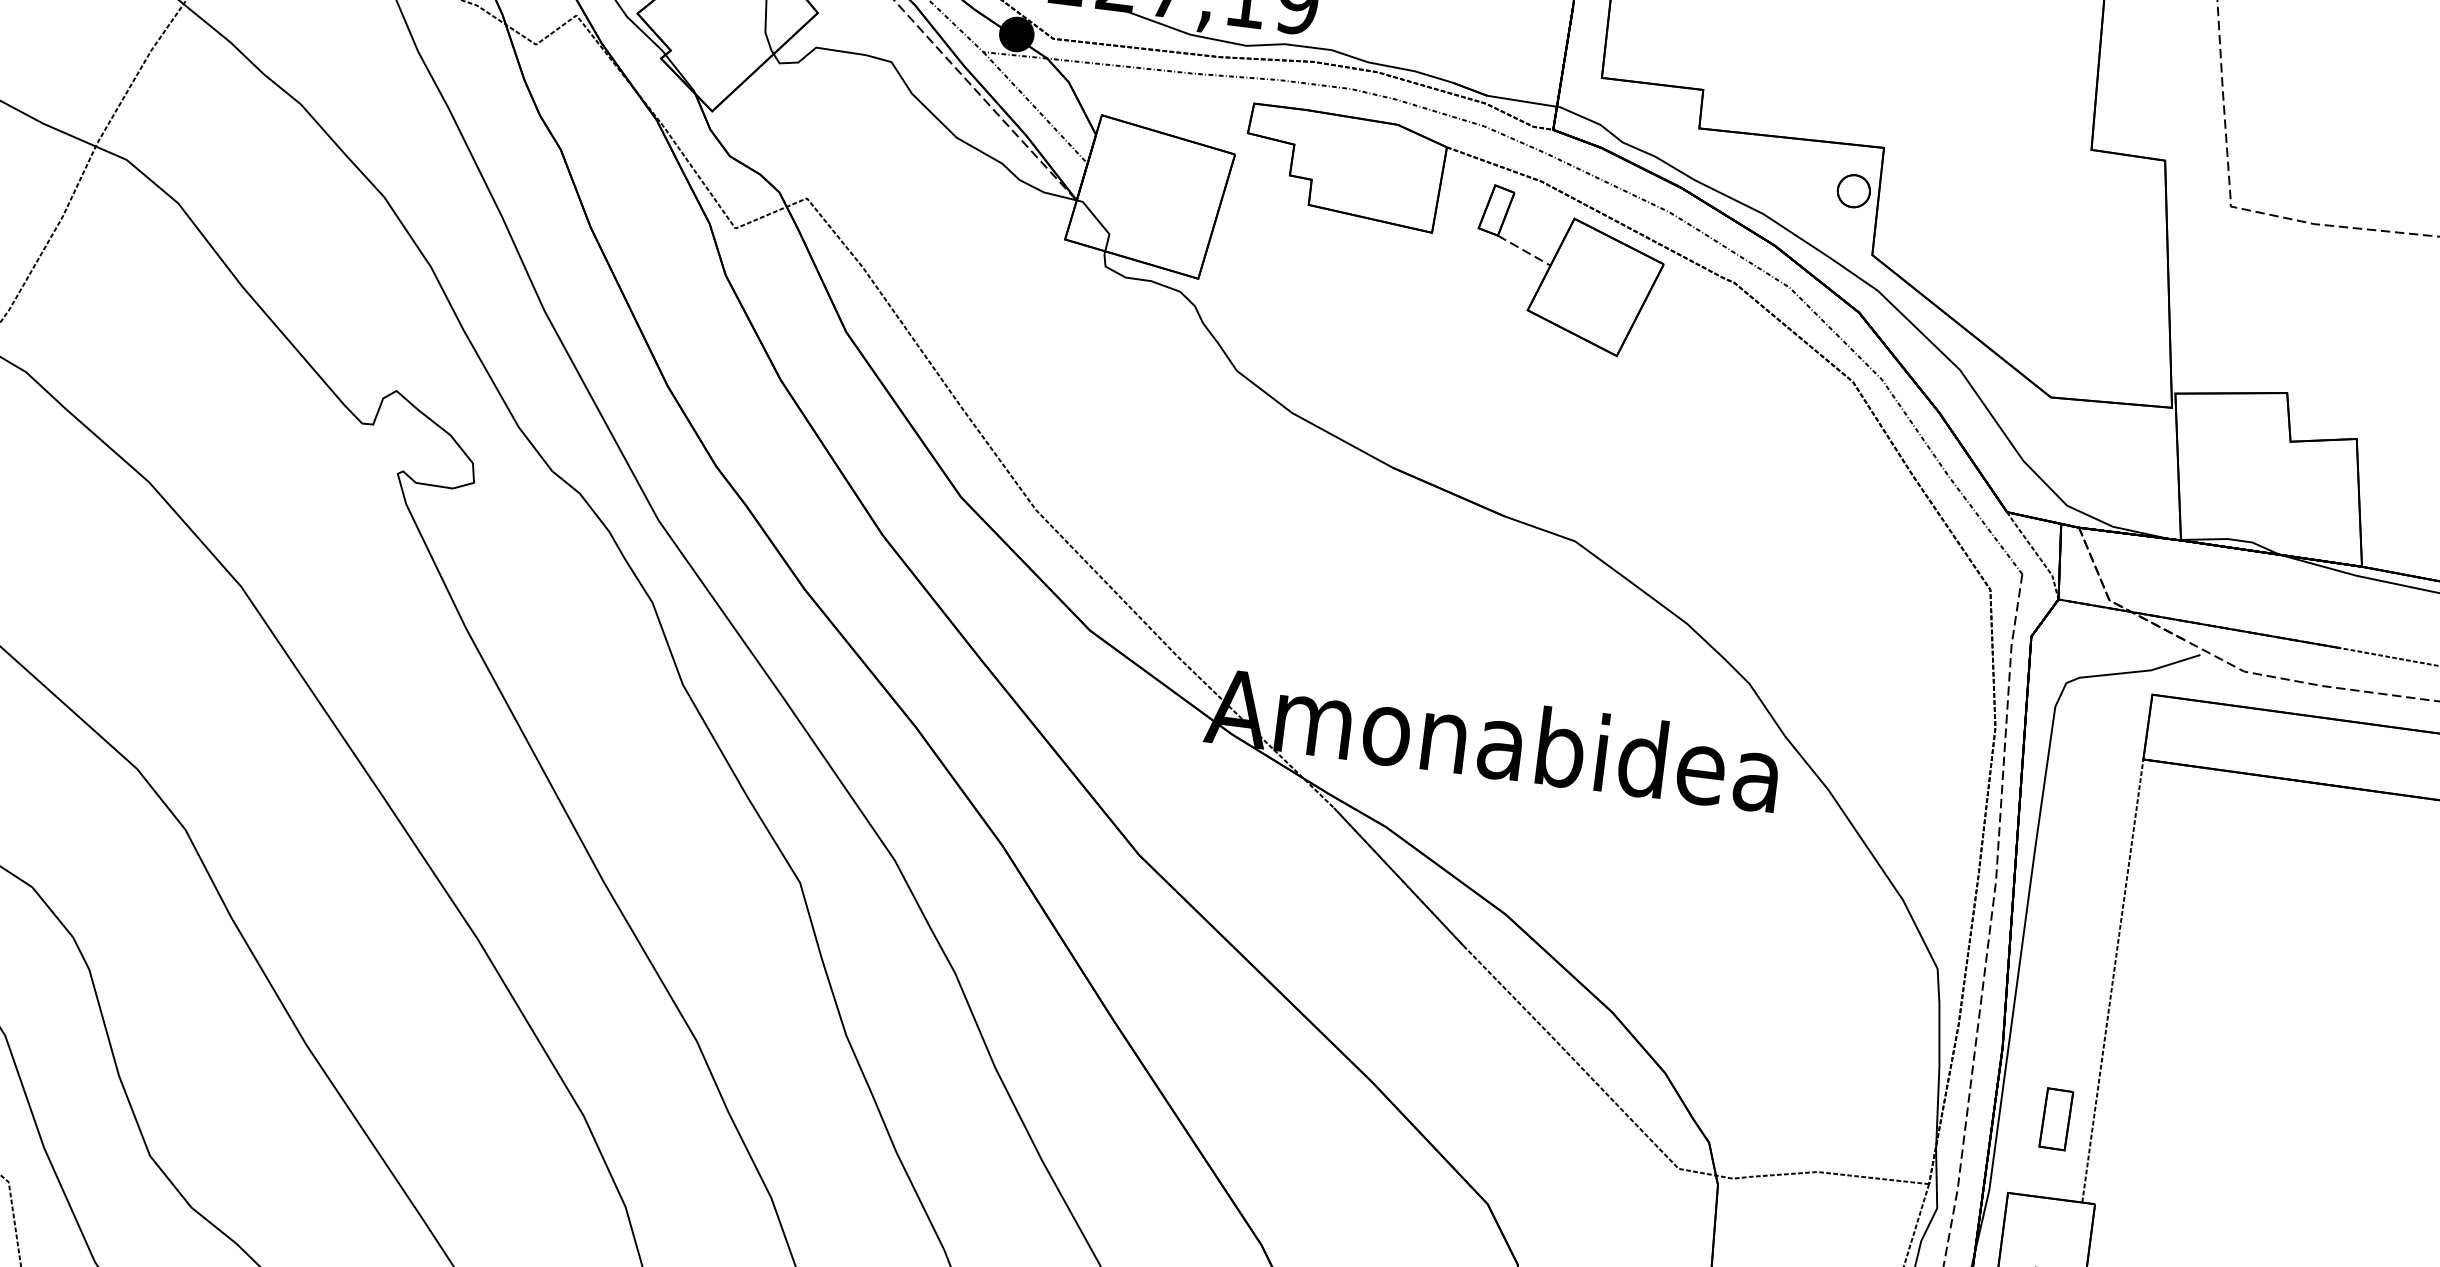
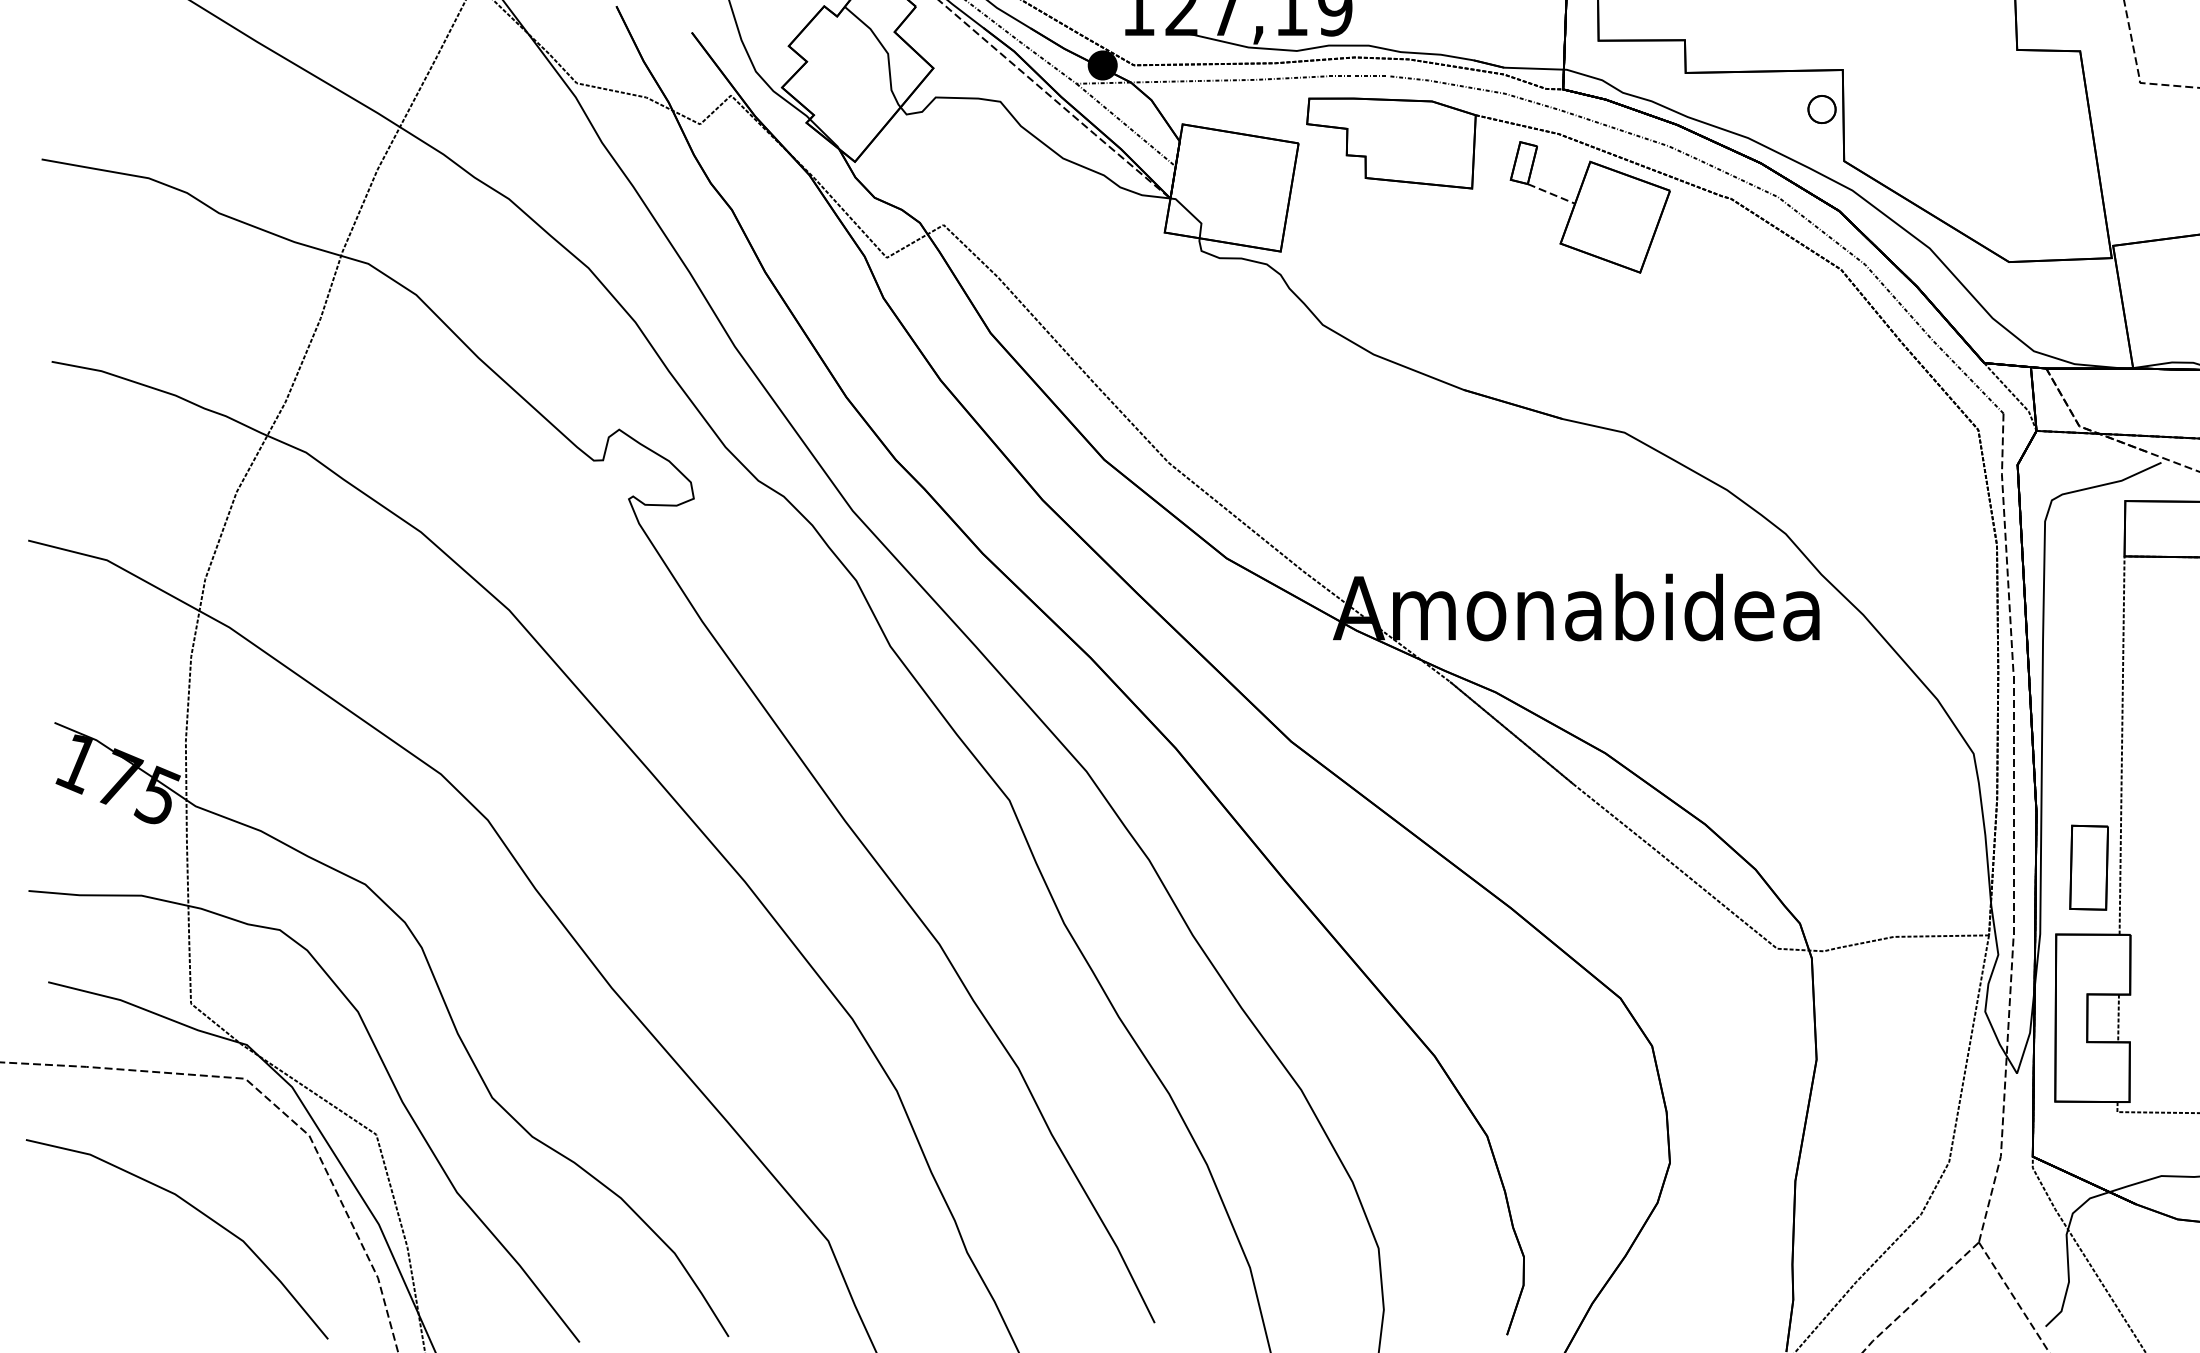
part: (2055, 1119) -> (2088, 867), size x1.67

